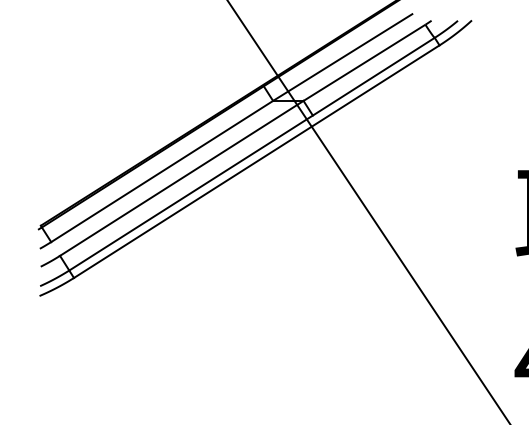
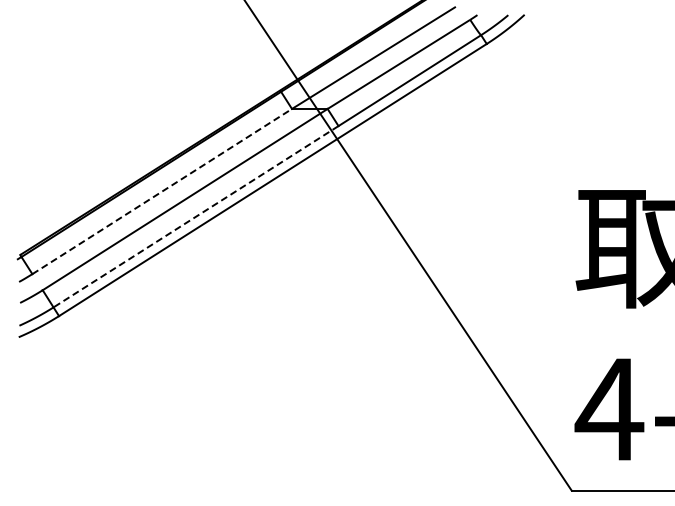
line: (162, 171) -> (162, 191), solid -> dashed
line: (191, 192) -> (196, 216), solid -> dashed

